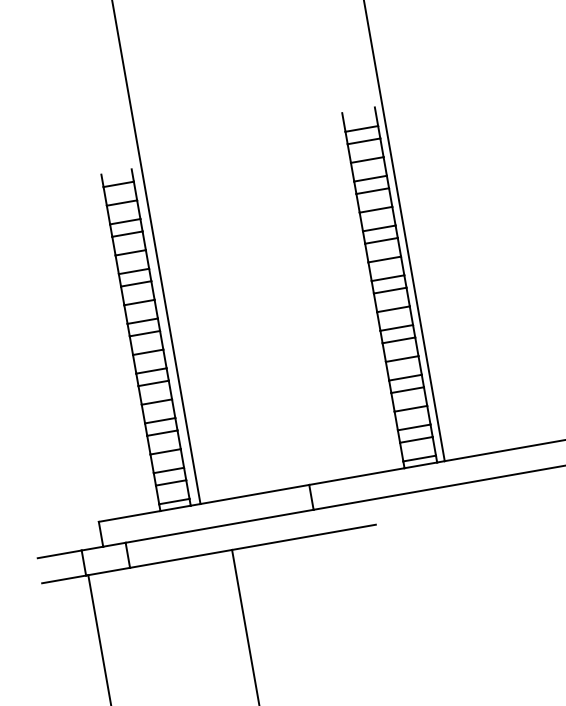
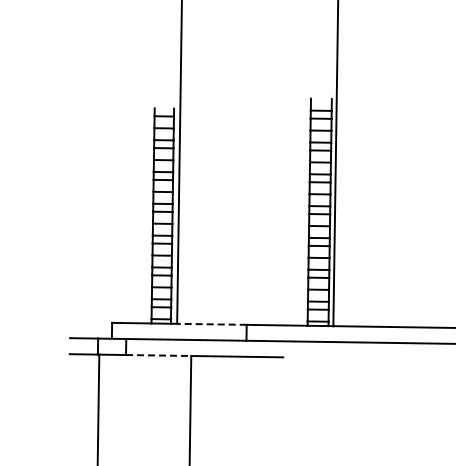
line: (254, 494) -> (211, 324), solid -> dashed
line: (180, 558) -> (158, 355), solid -> dashed

